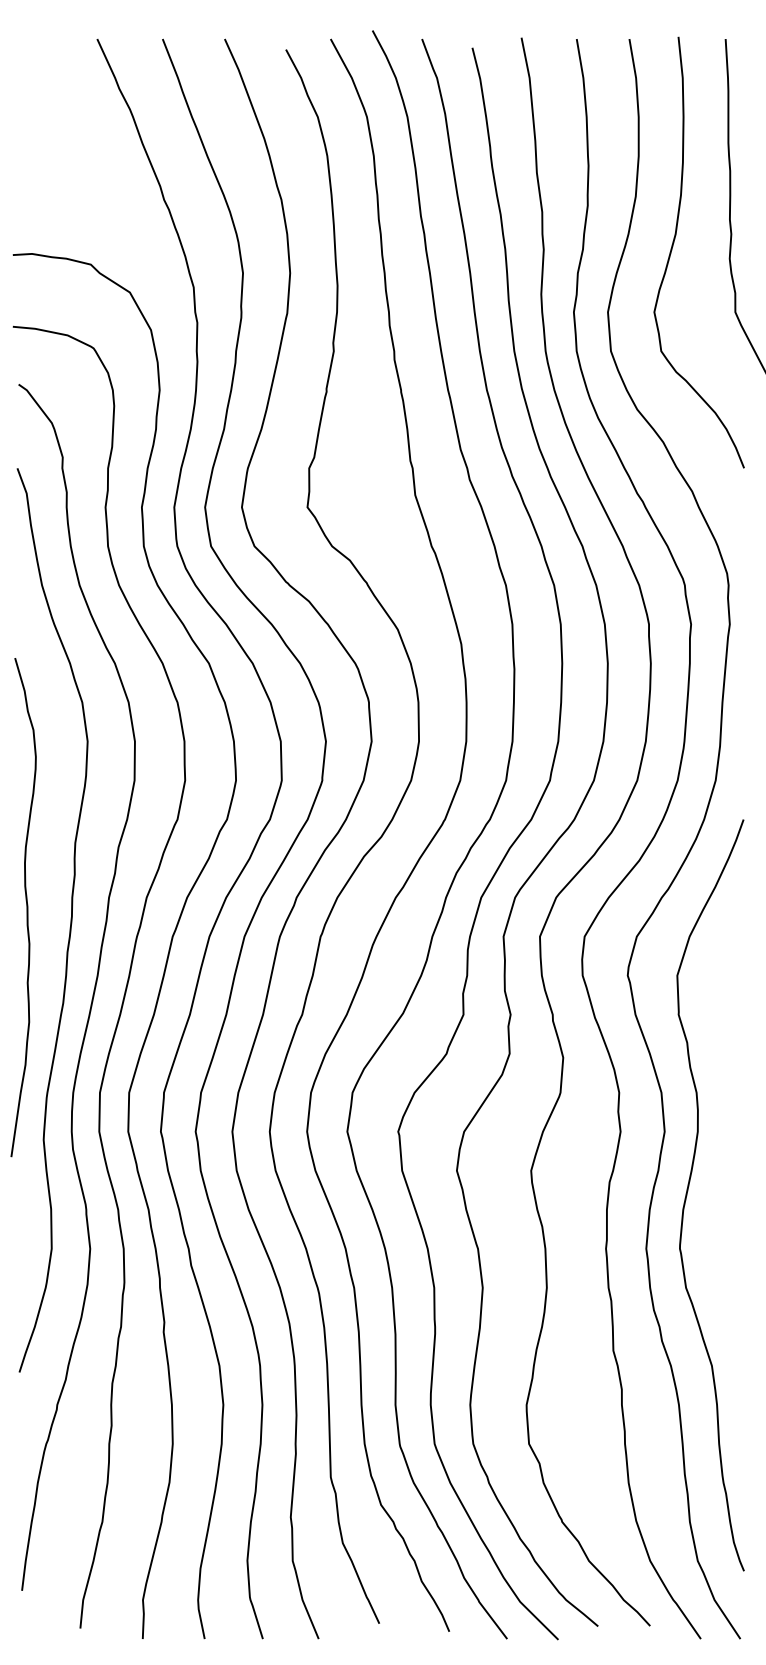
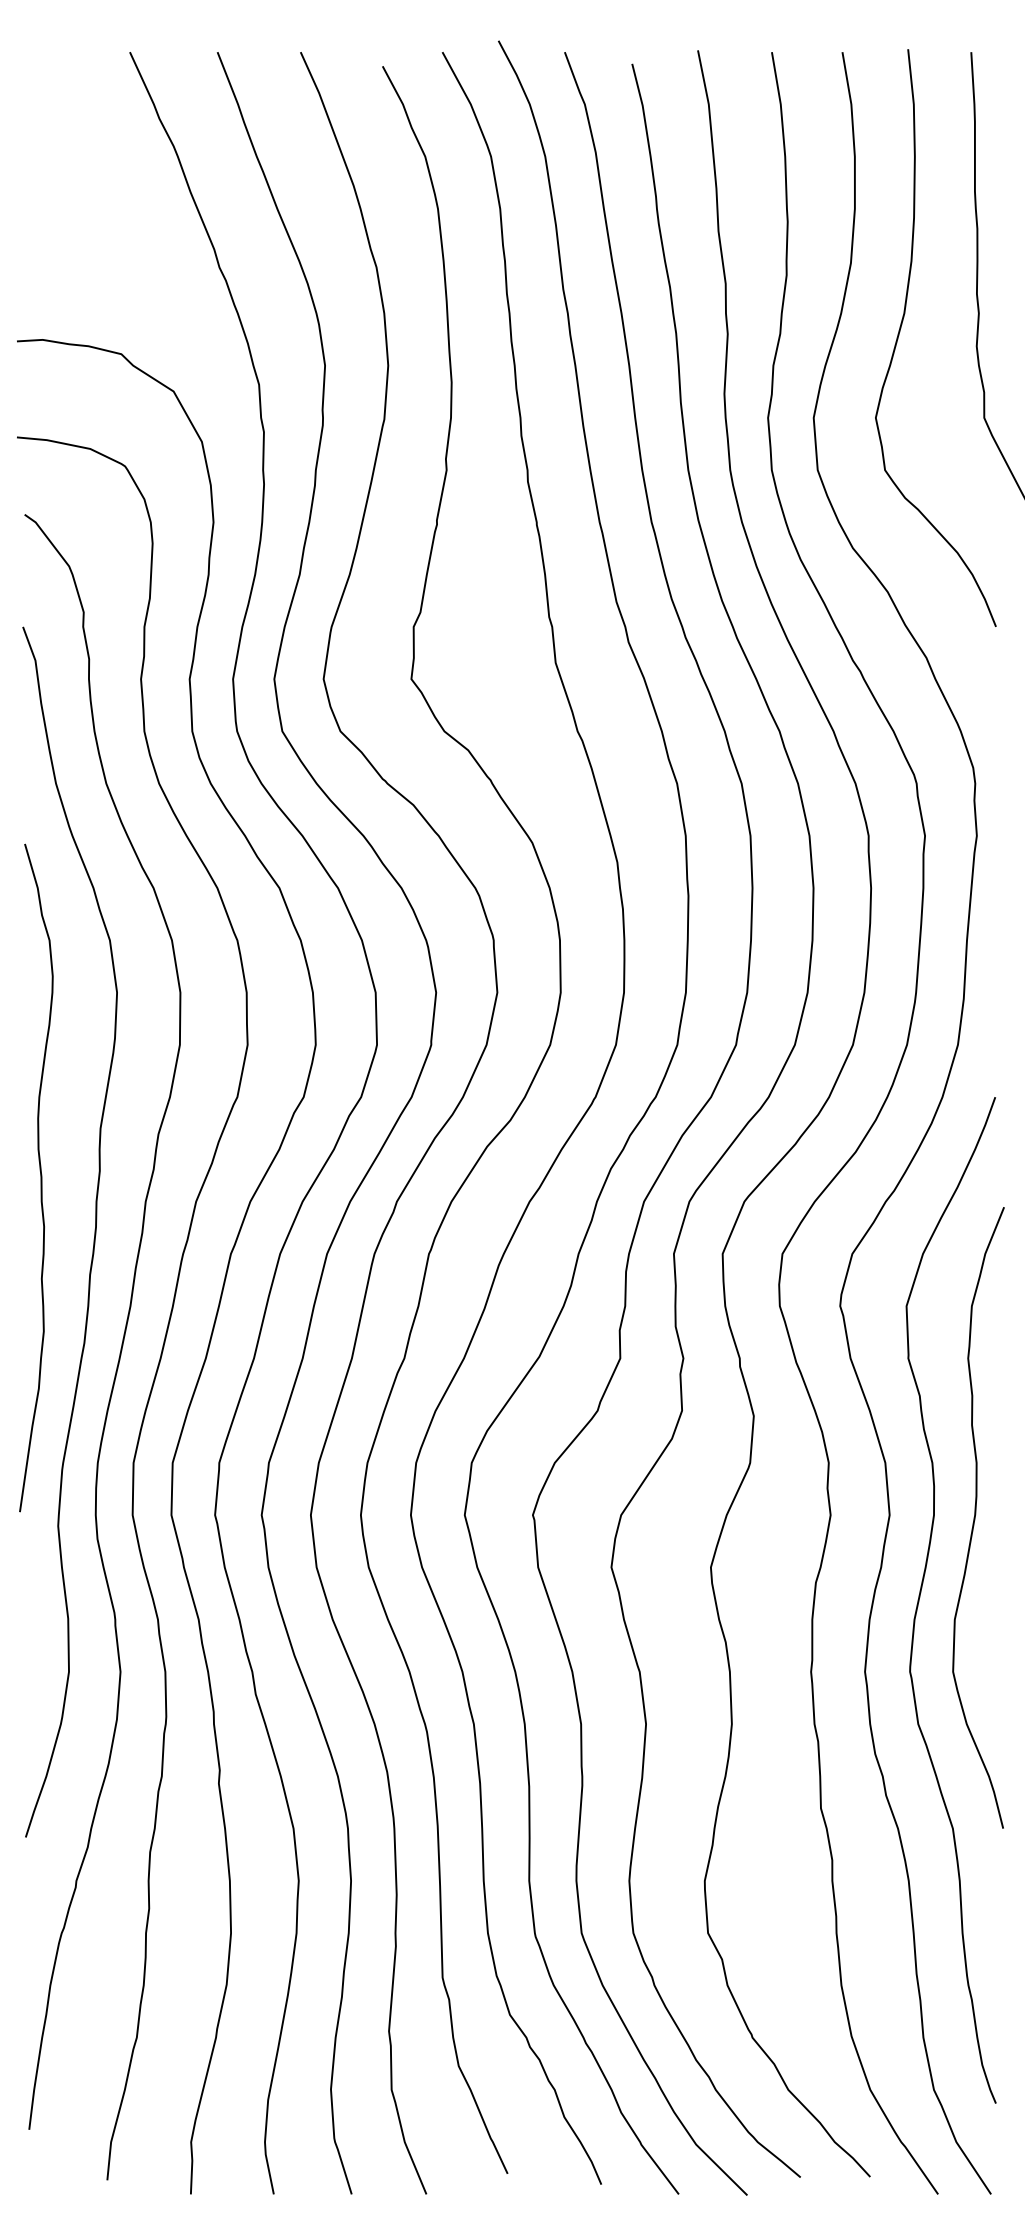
curve: (26, 907) -> (40, 1177), moved
curve: (728, 1133) -> (975, 1517), added

